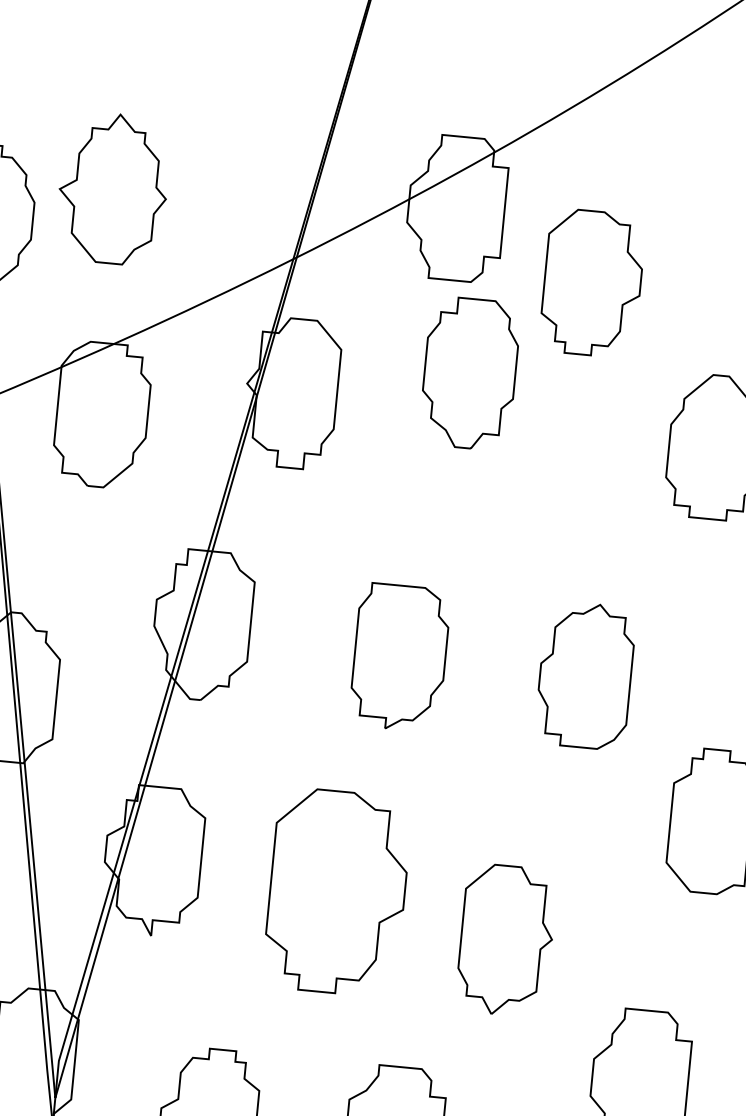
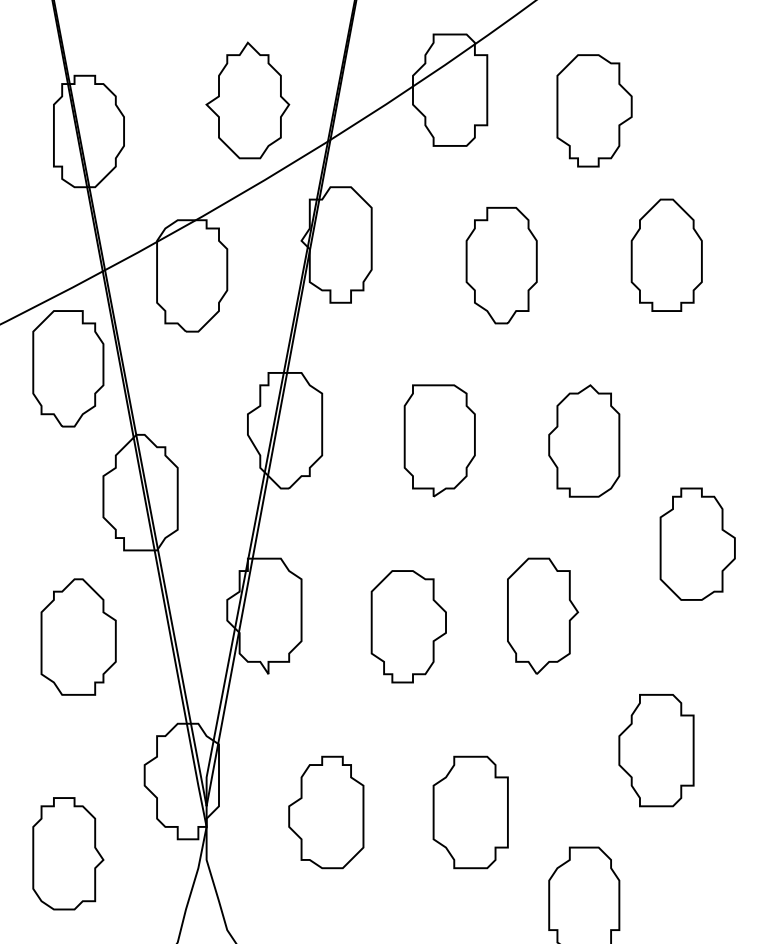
part: (112, 188) -> (247, 100), moved
part: (592, 282) -> (594, 110), moved
part: (469, 373) -> (501, 265), moved
part: (336, 892) -> (408, 626), size x0.71
part: (507, 939) -> (543, 615), moved

